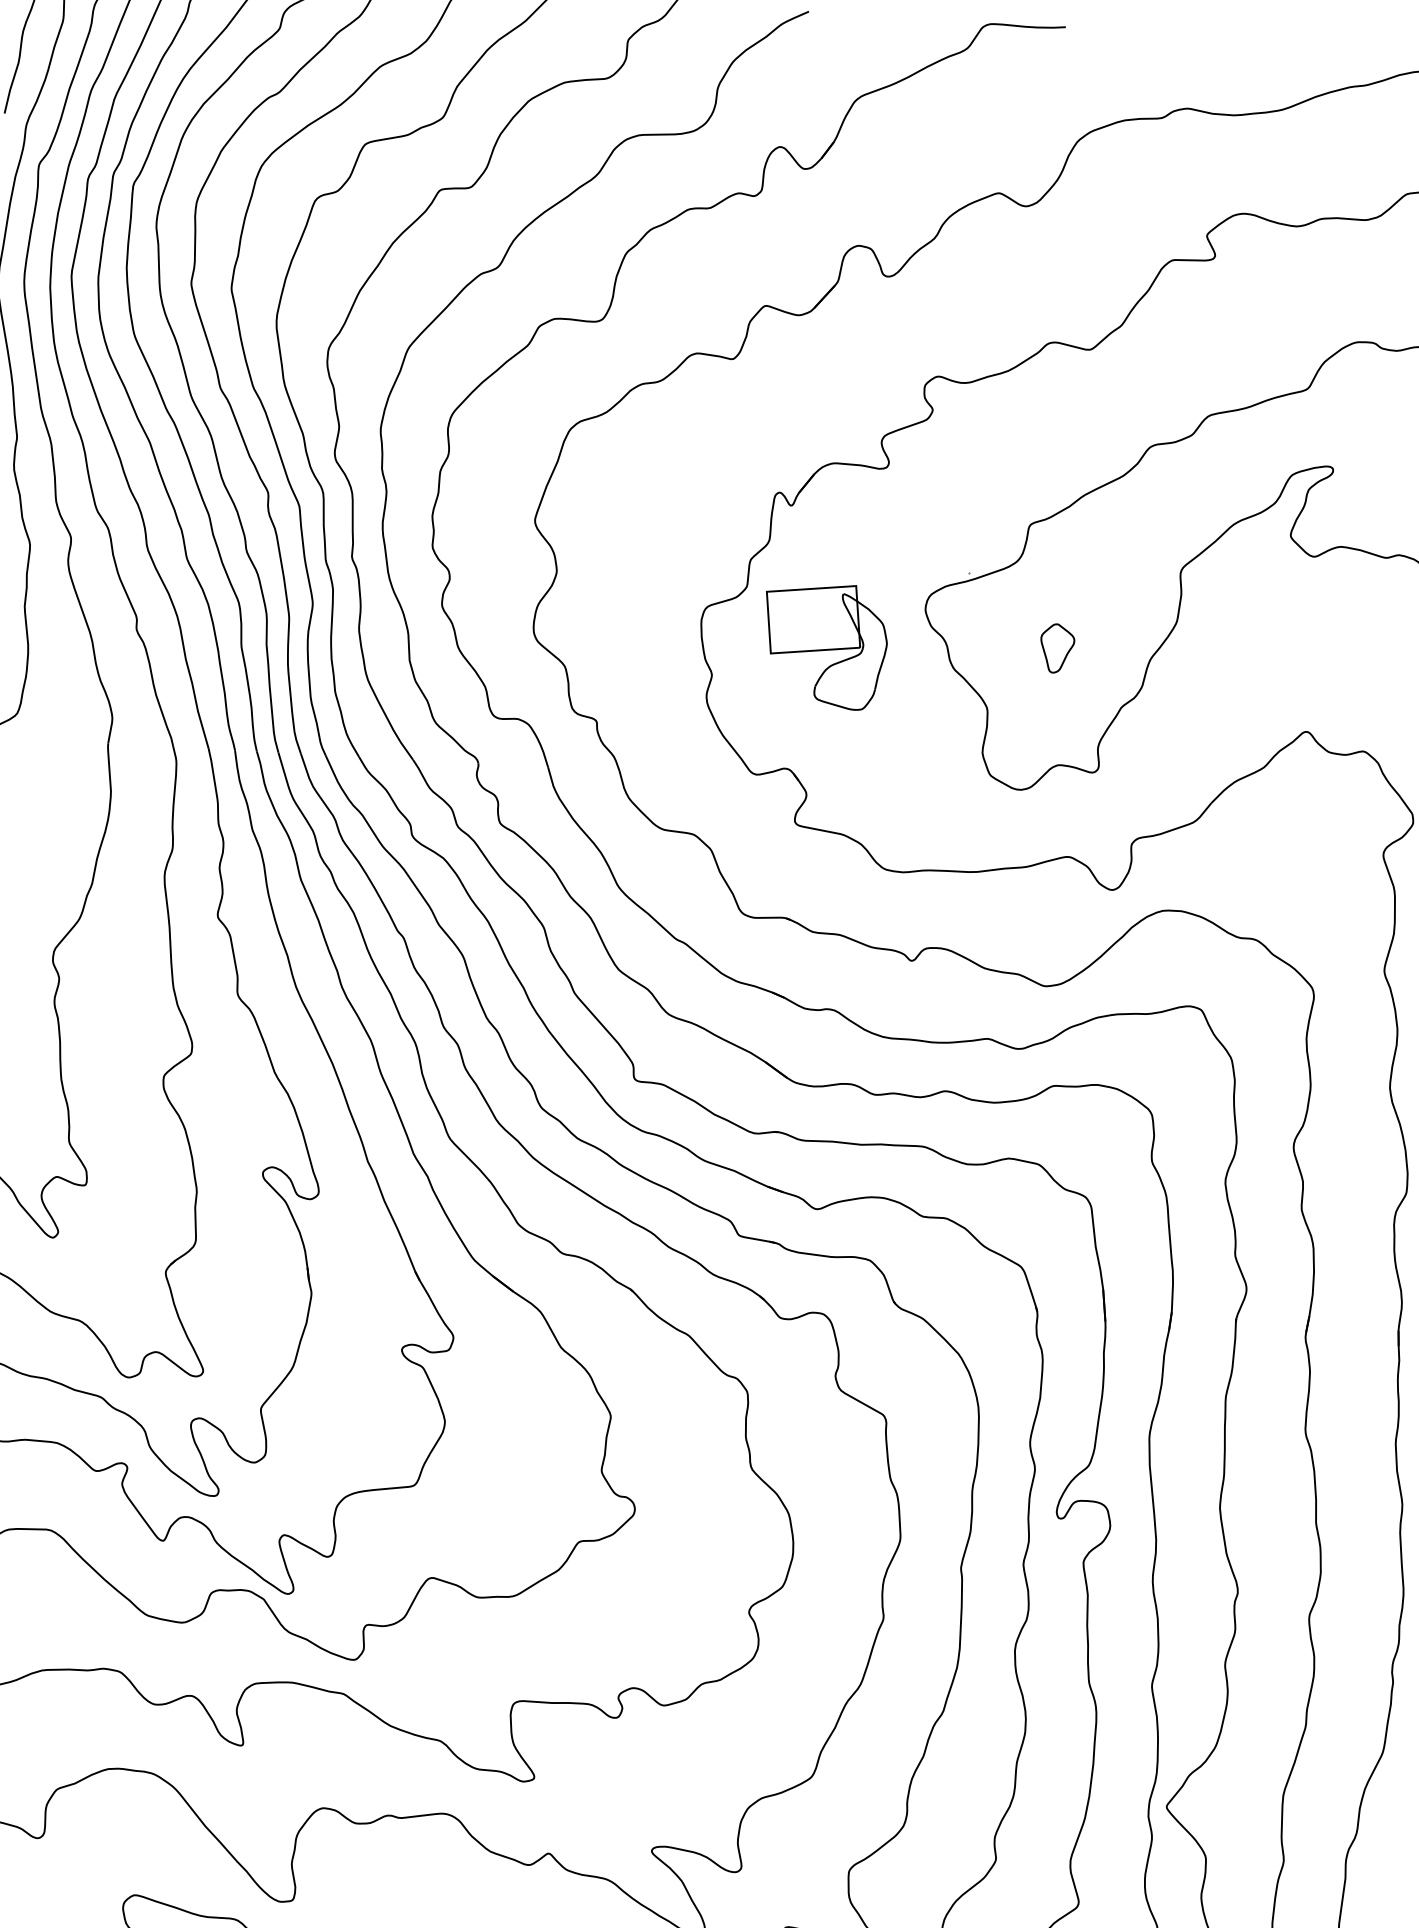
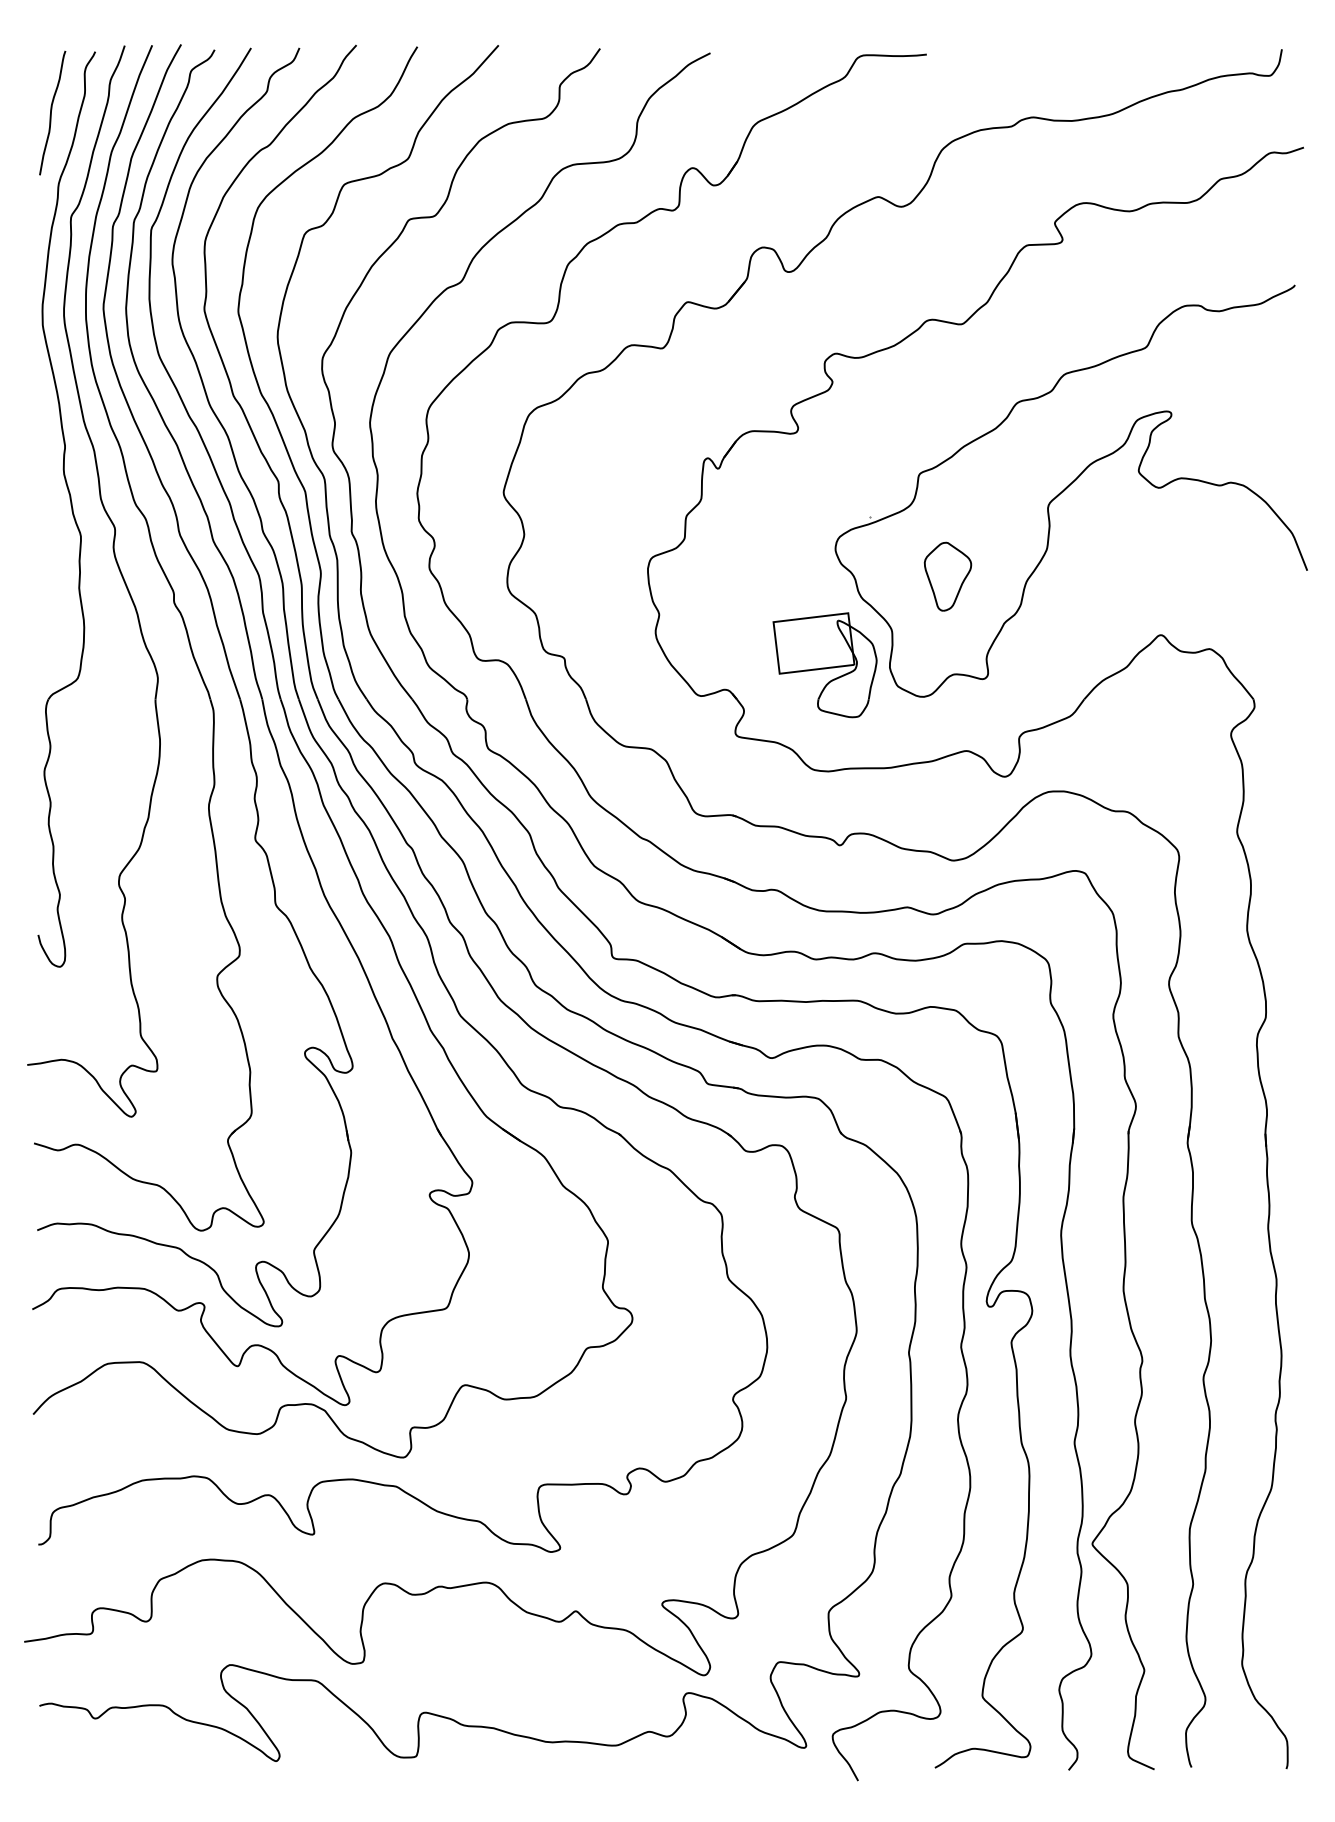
part: (824, 646) -> (824, 665), moved
part: (1056, 648) -> (947, 576), size x1.67

